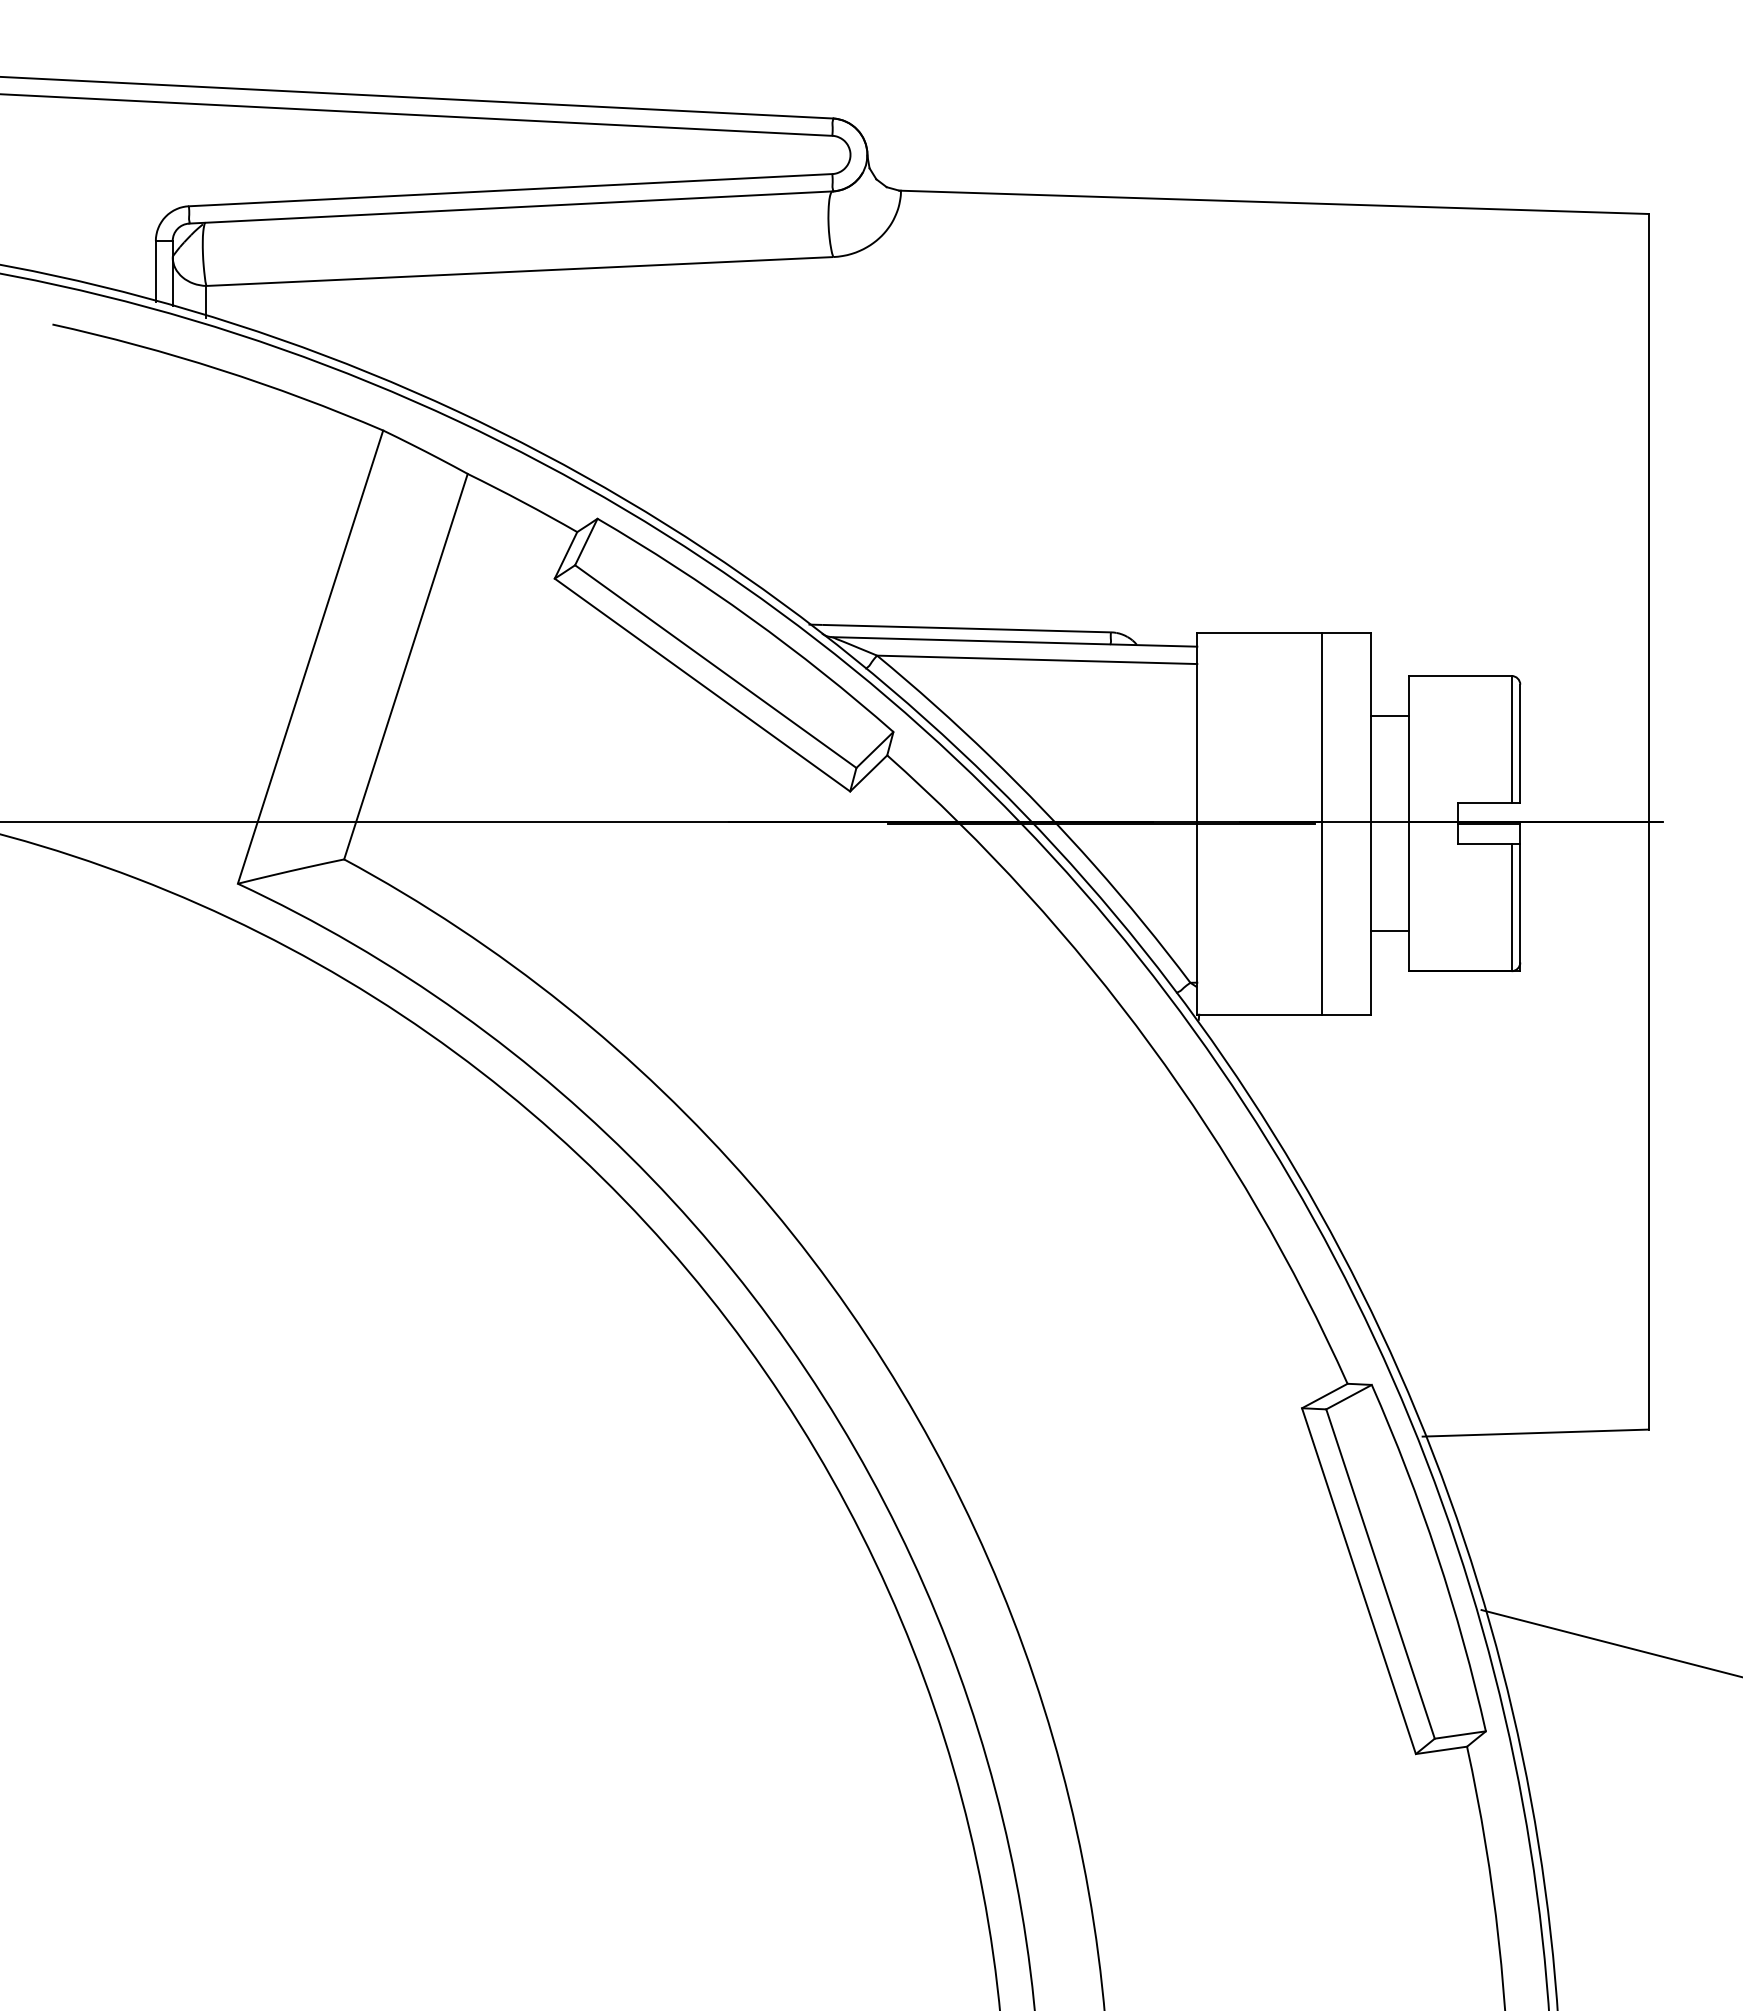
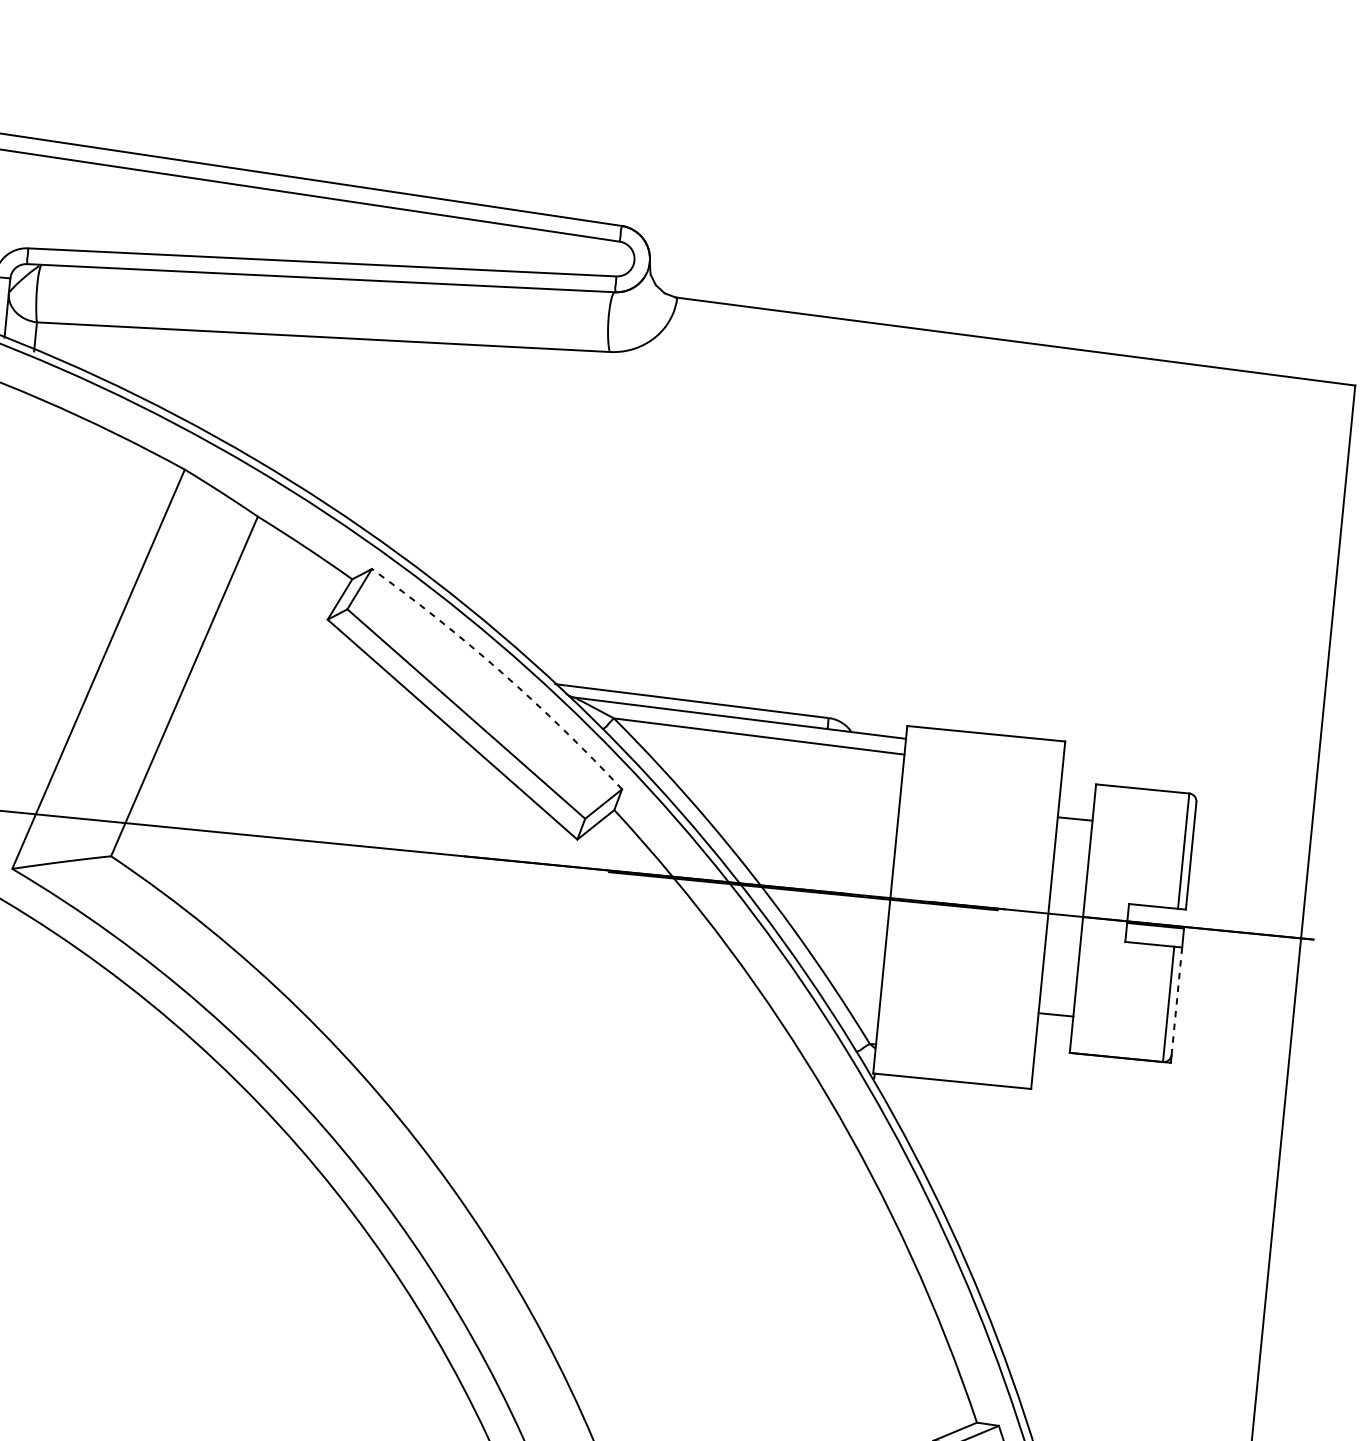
arc: (750, 618) -> (502, 673), solid -> dashed
line: (1321, 823) -> (1003, 910), removed
line: (1520, 903) -> (1177, 1001), solid -> dashed

